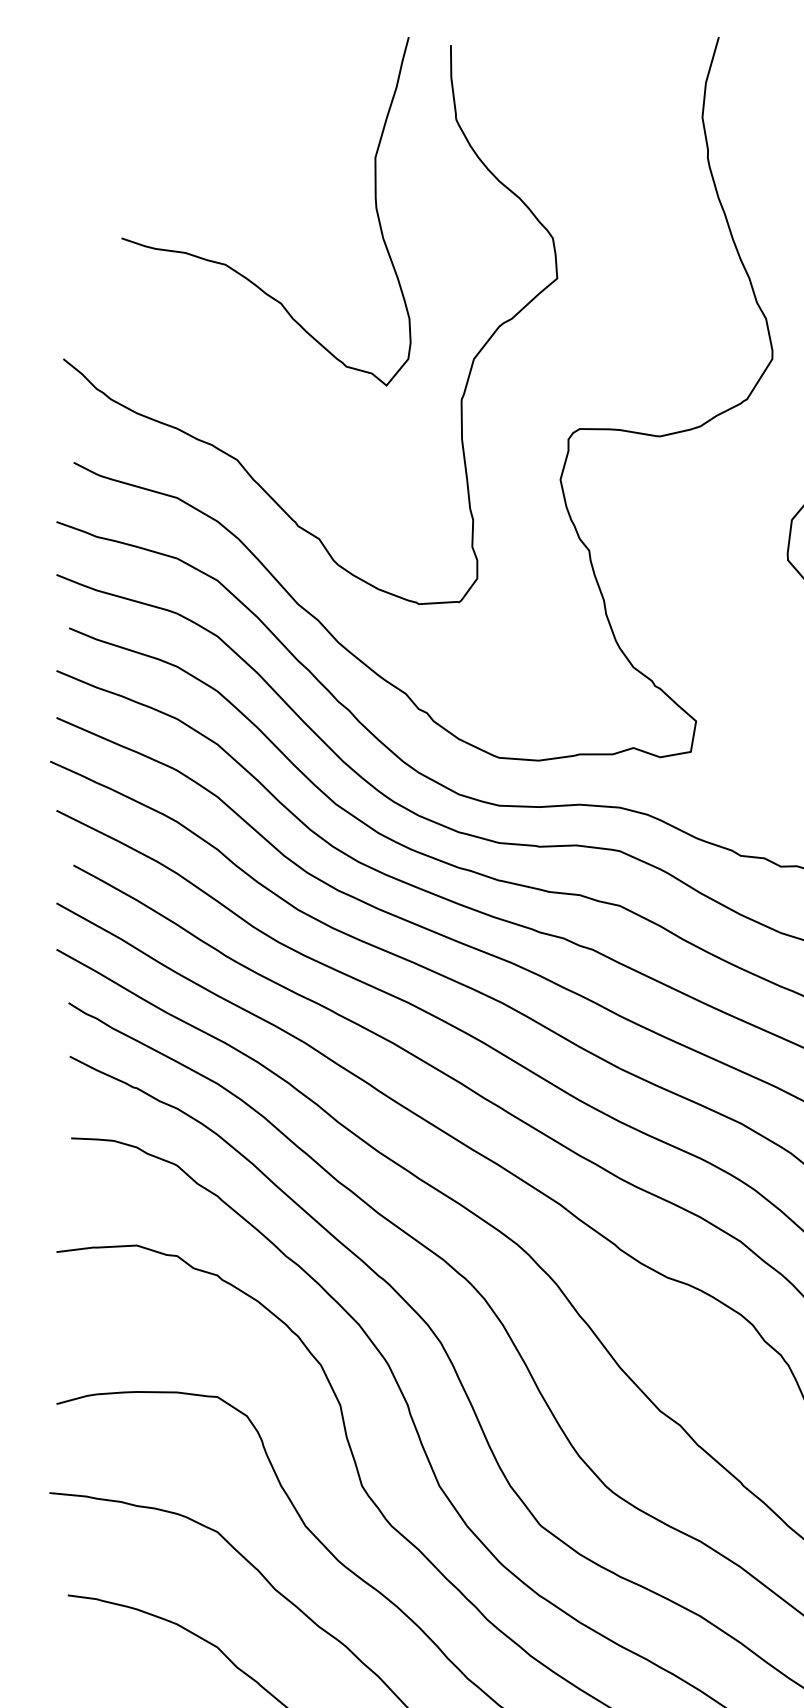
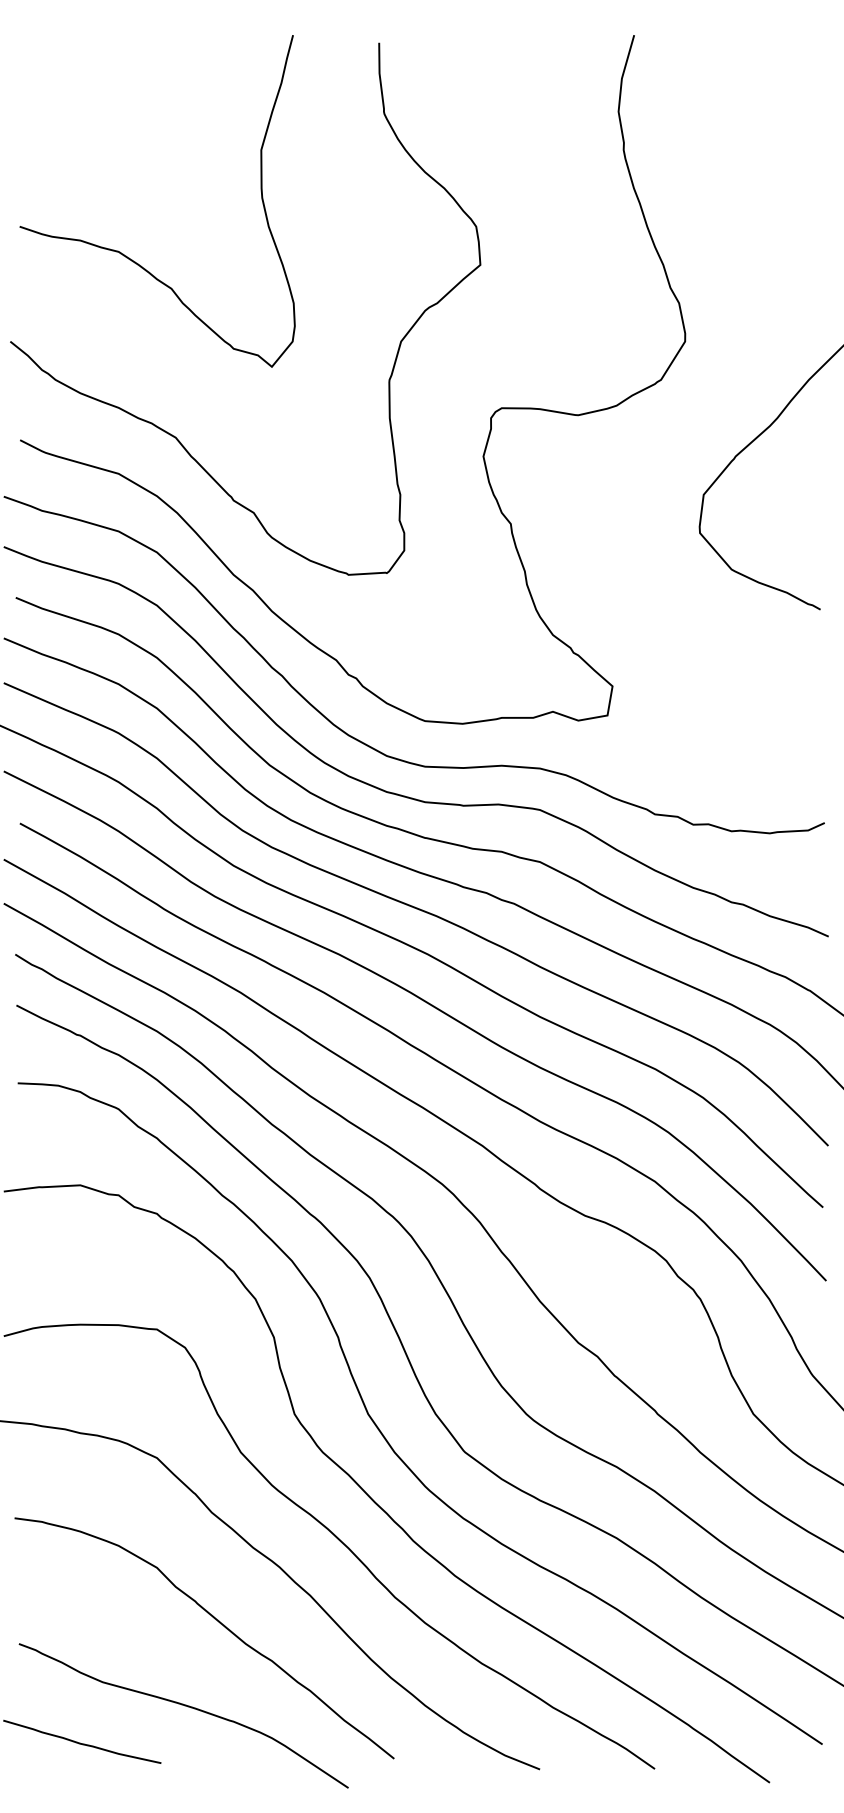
curve: (230, 266) -> (123, 253), moved

